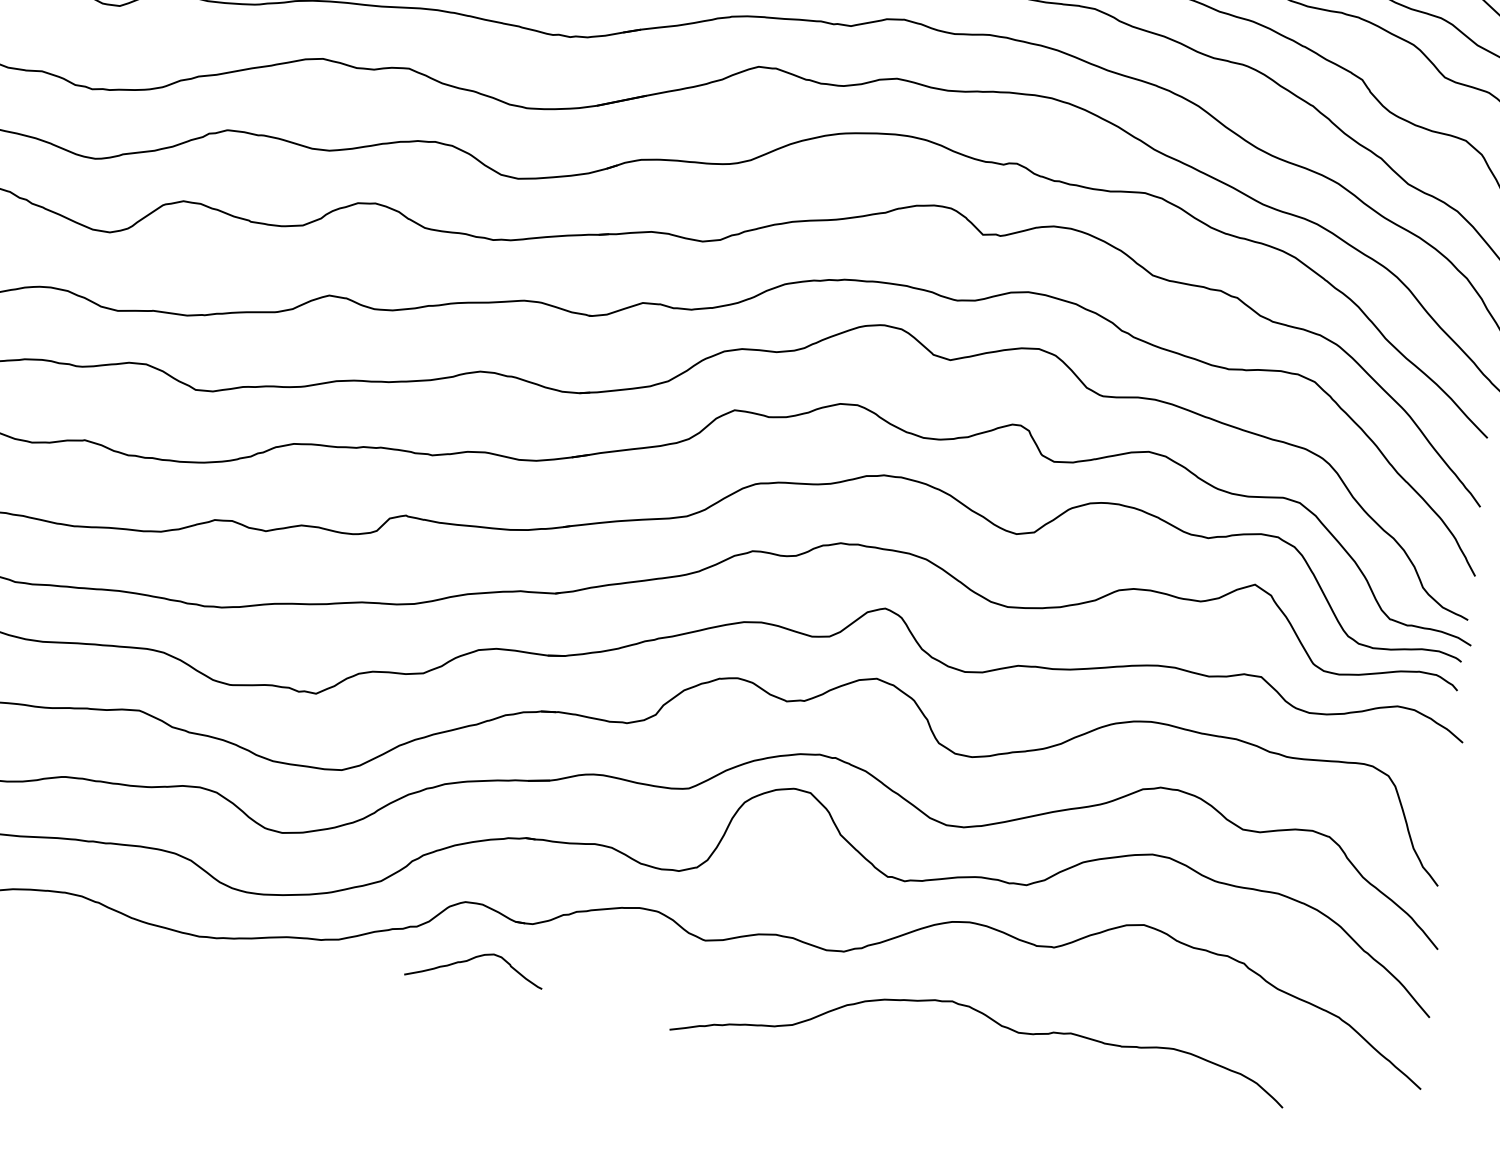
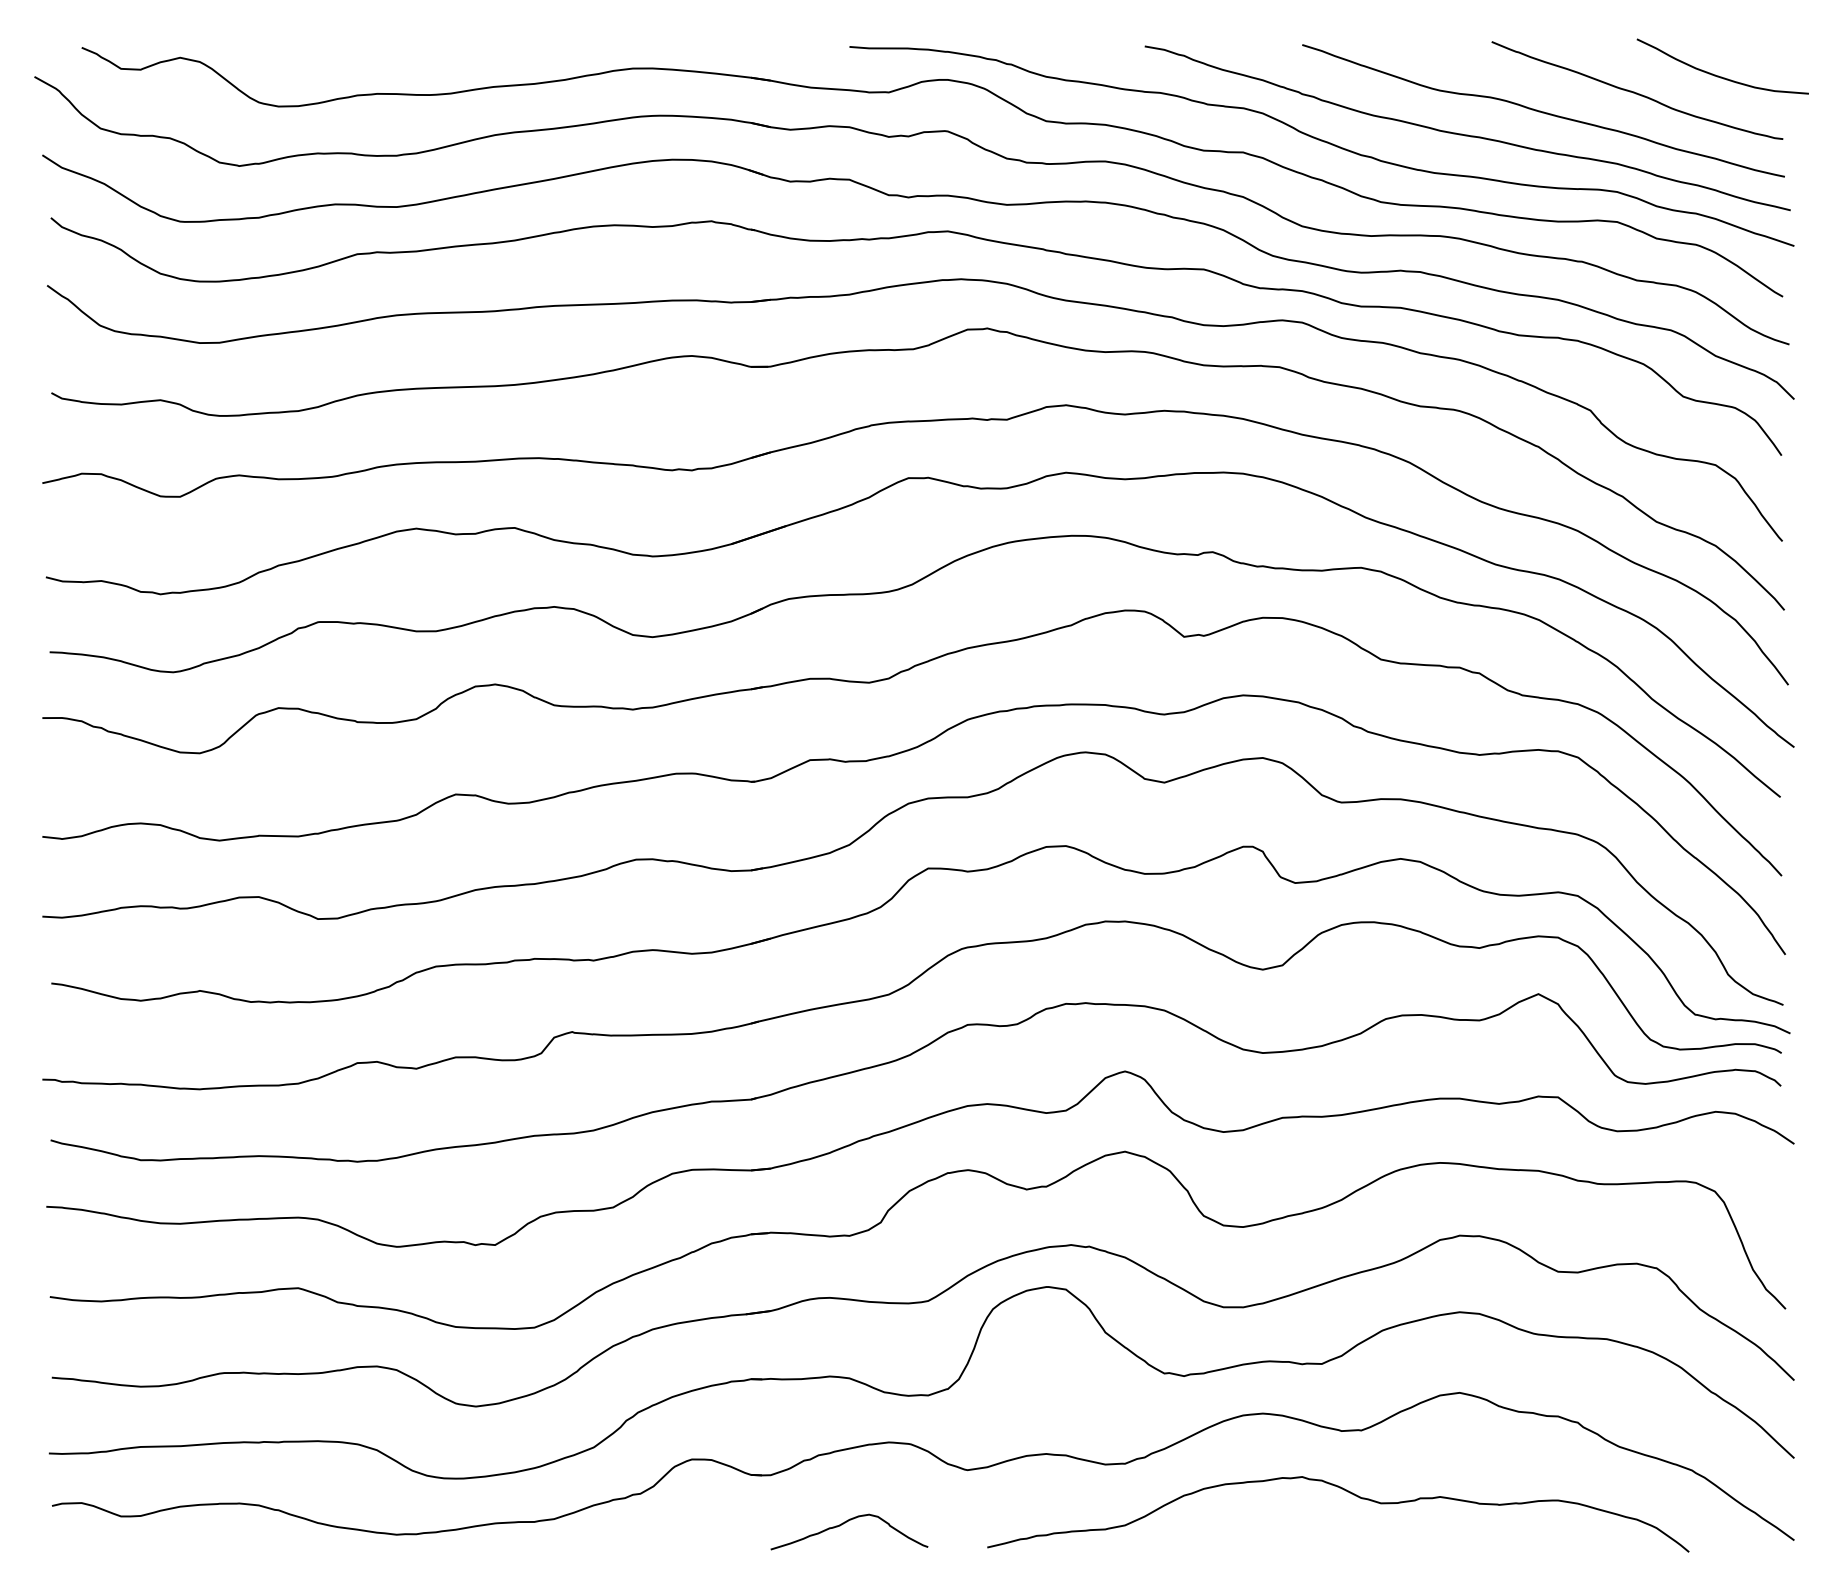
curve: (472, 959) -> (845, 1523), moved
curve: (992, 1020) -> (1349, 1493), moved

